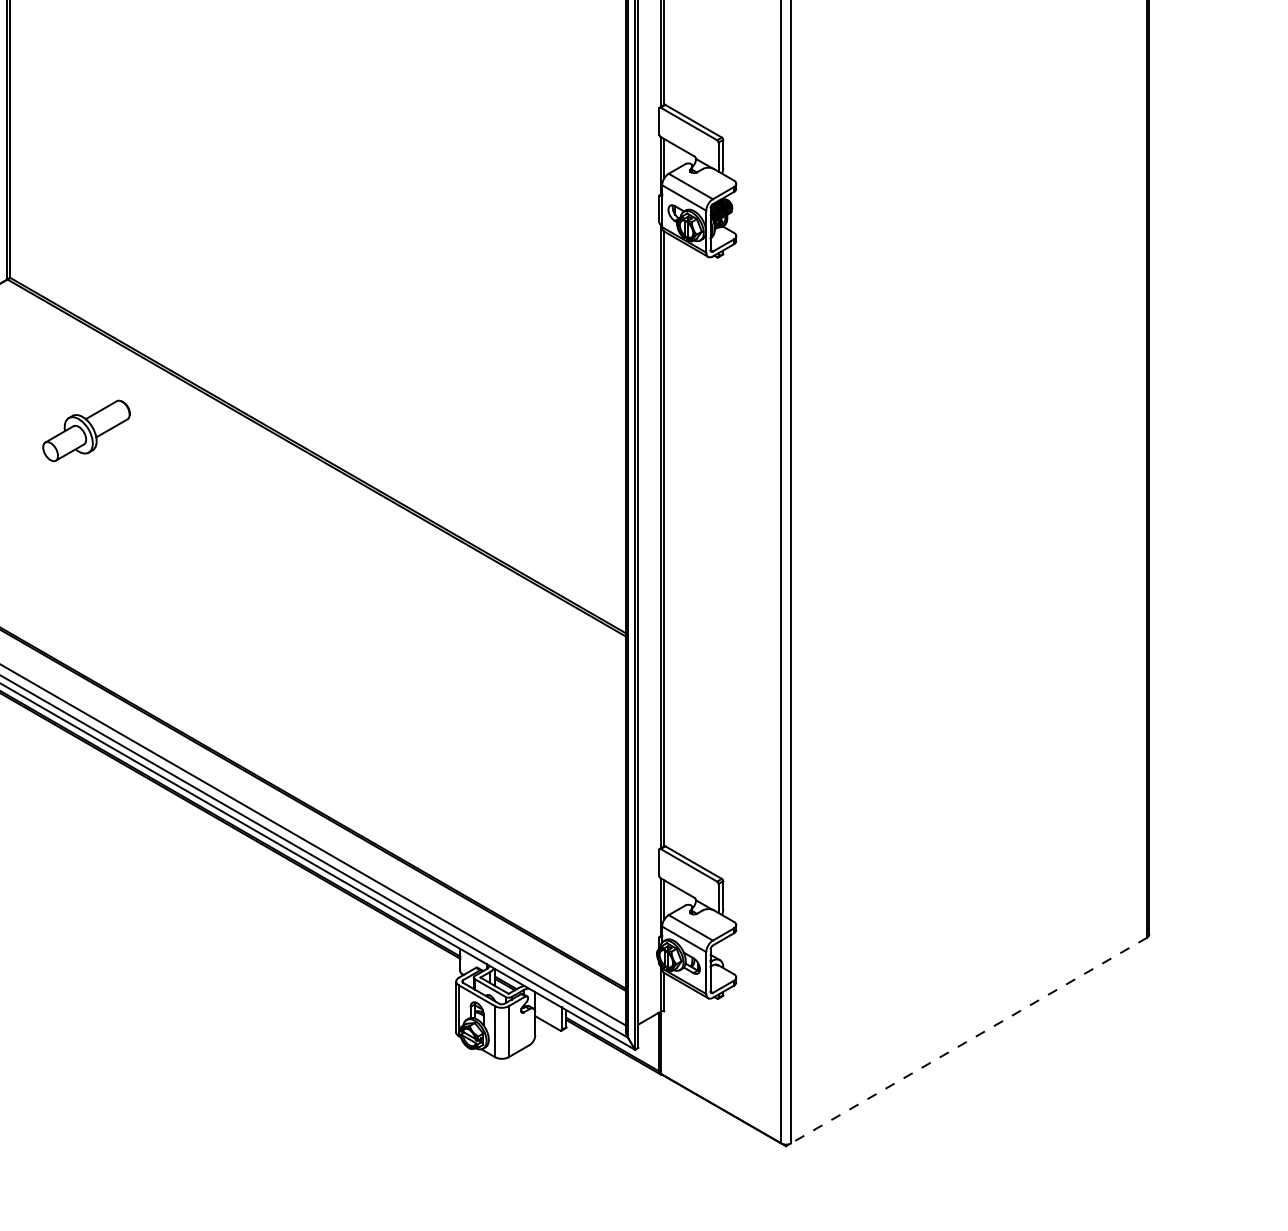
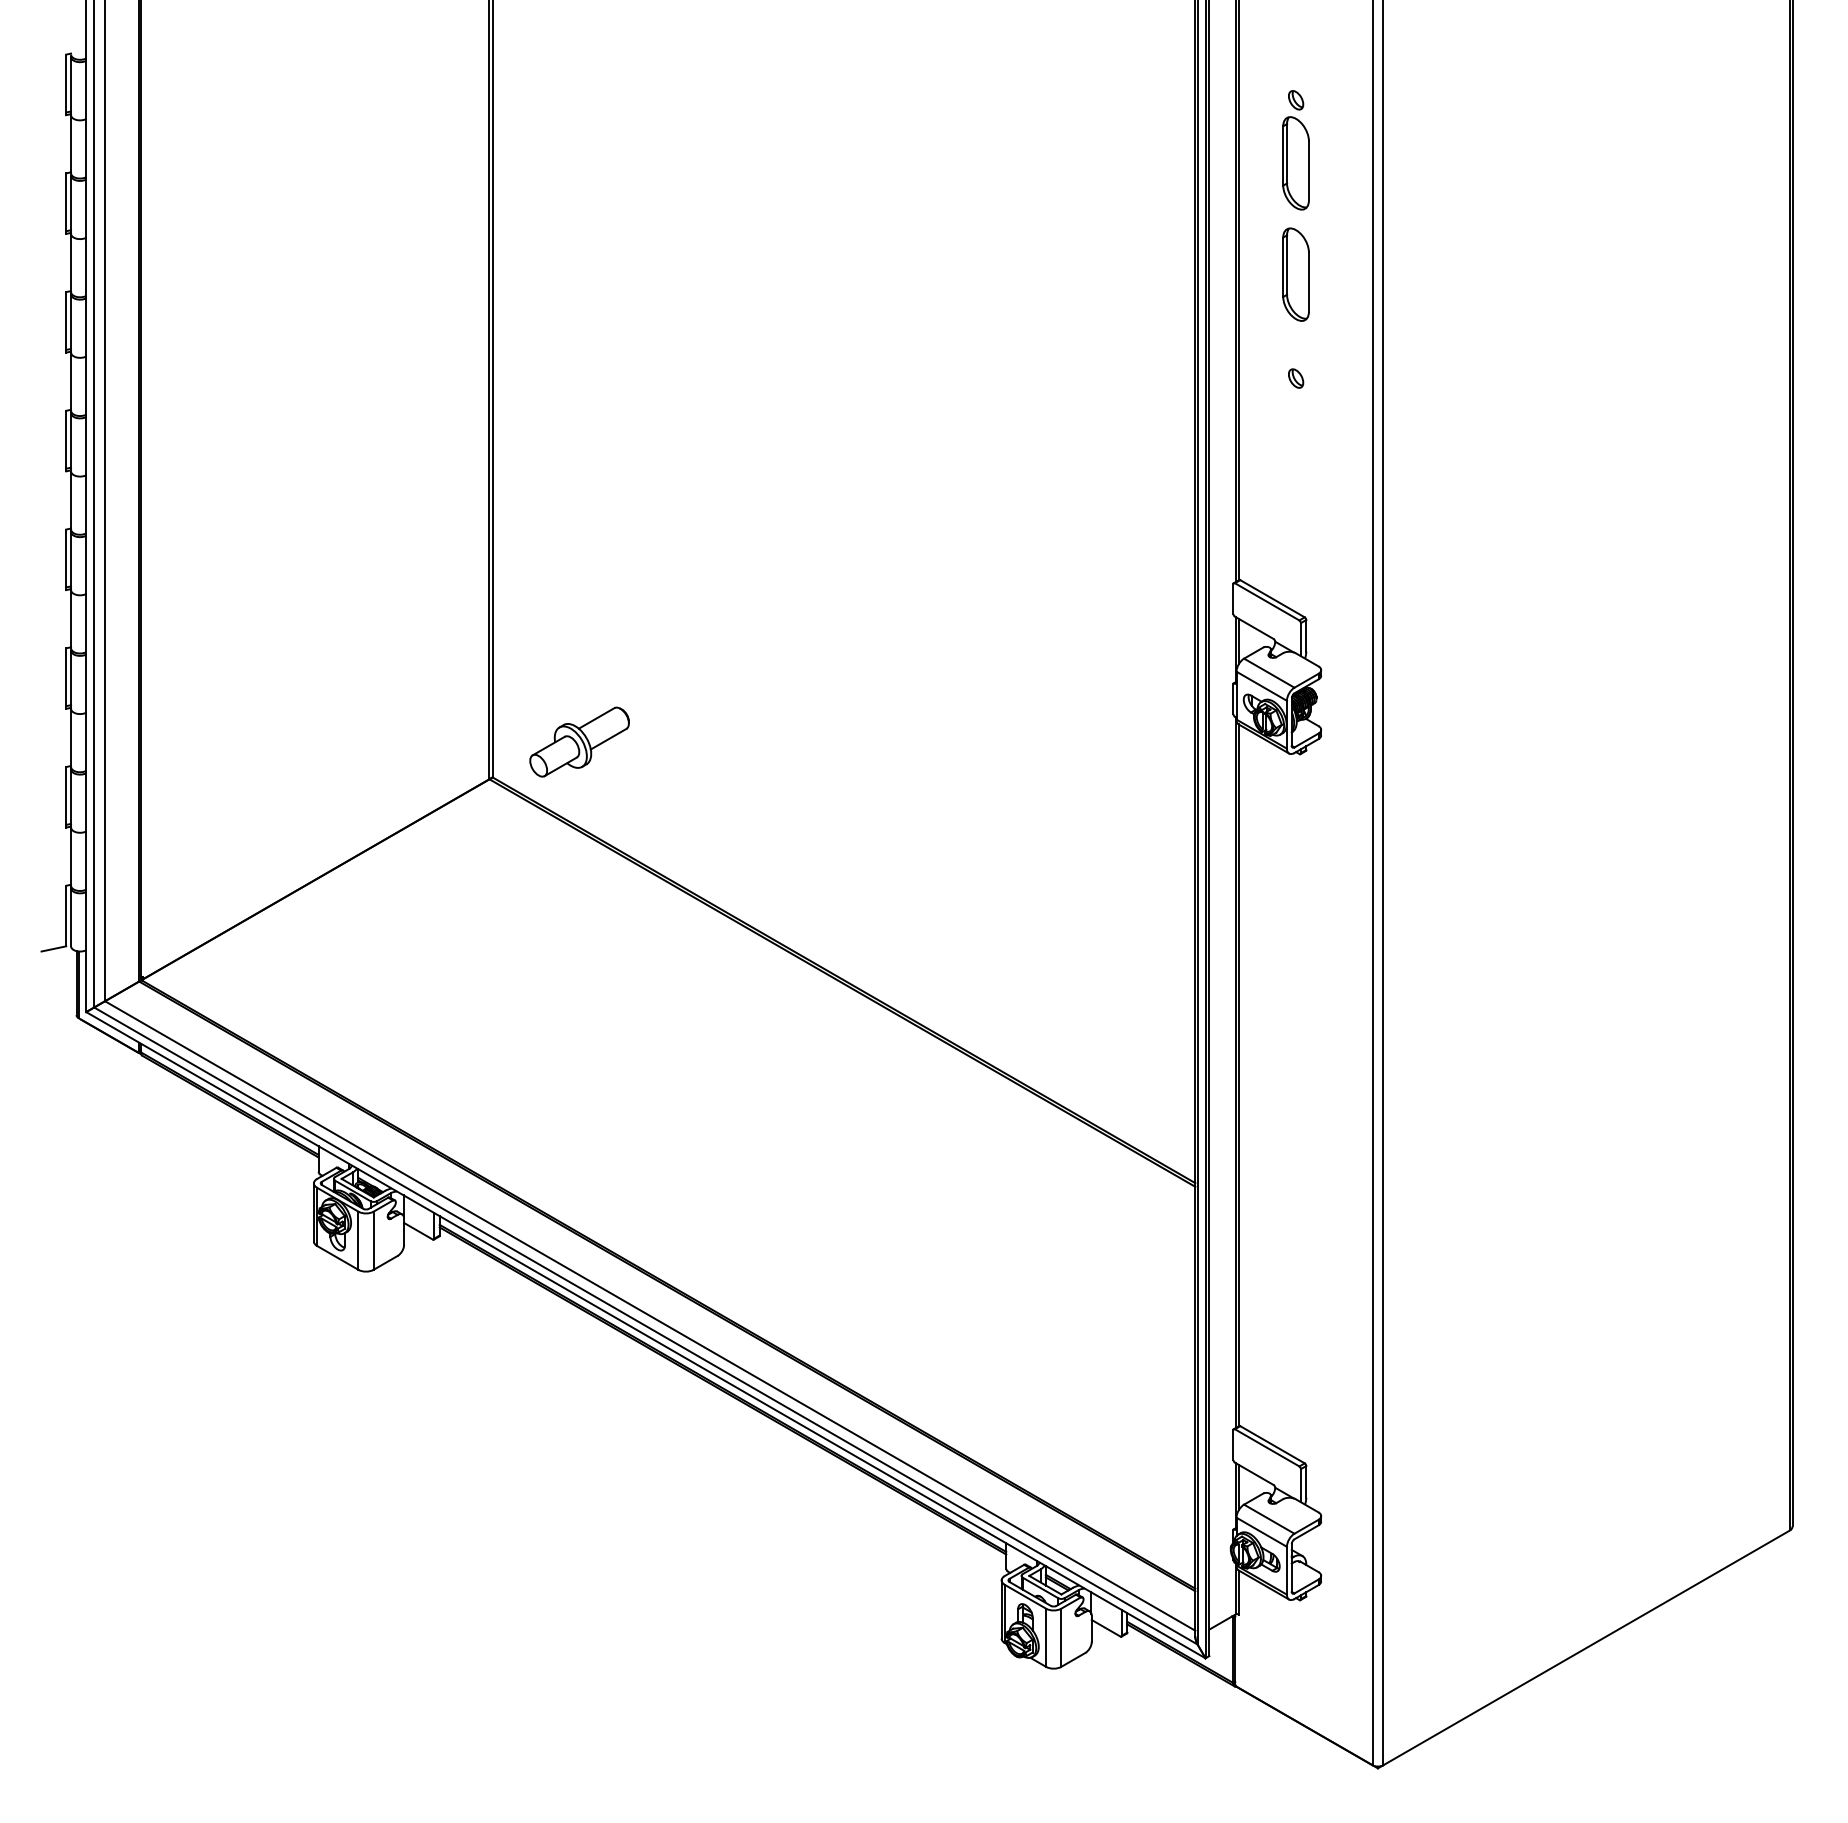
part: (86, 430) -> (579, 741), moved
line: (968, 1040) -> (1586, 1647), dashed -> solid

